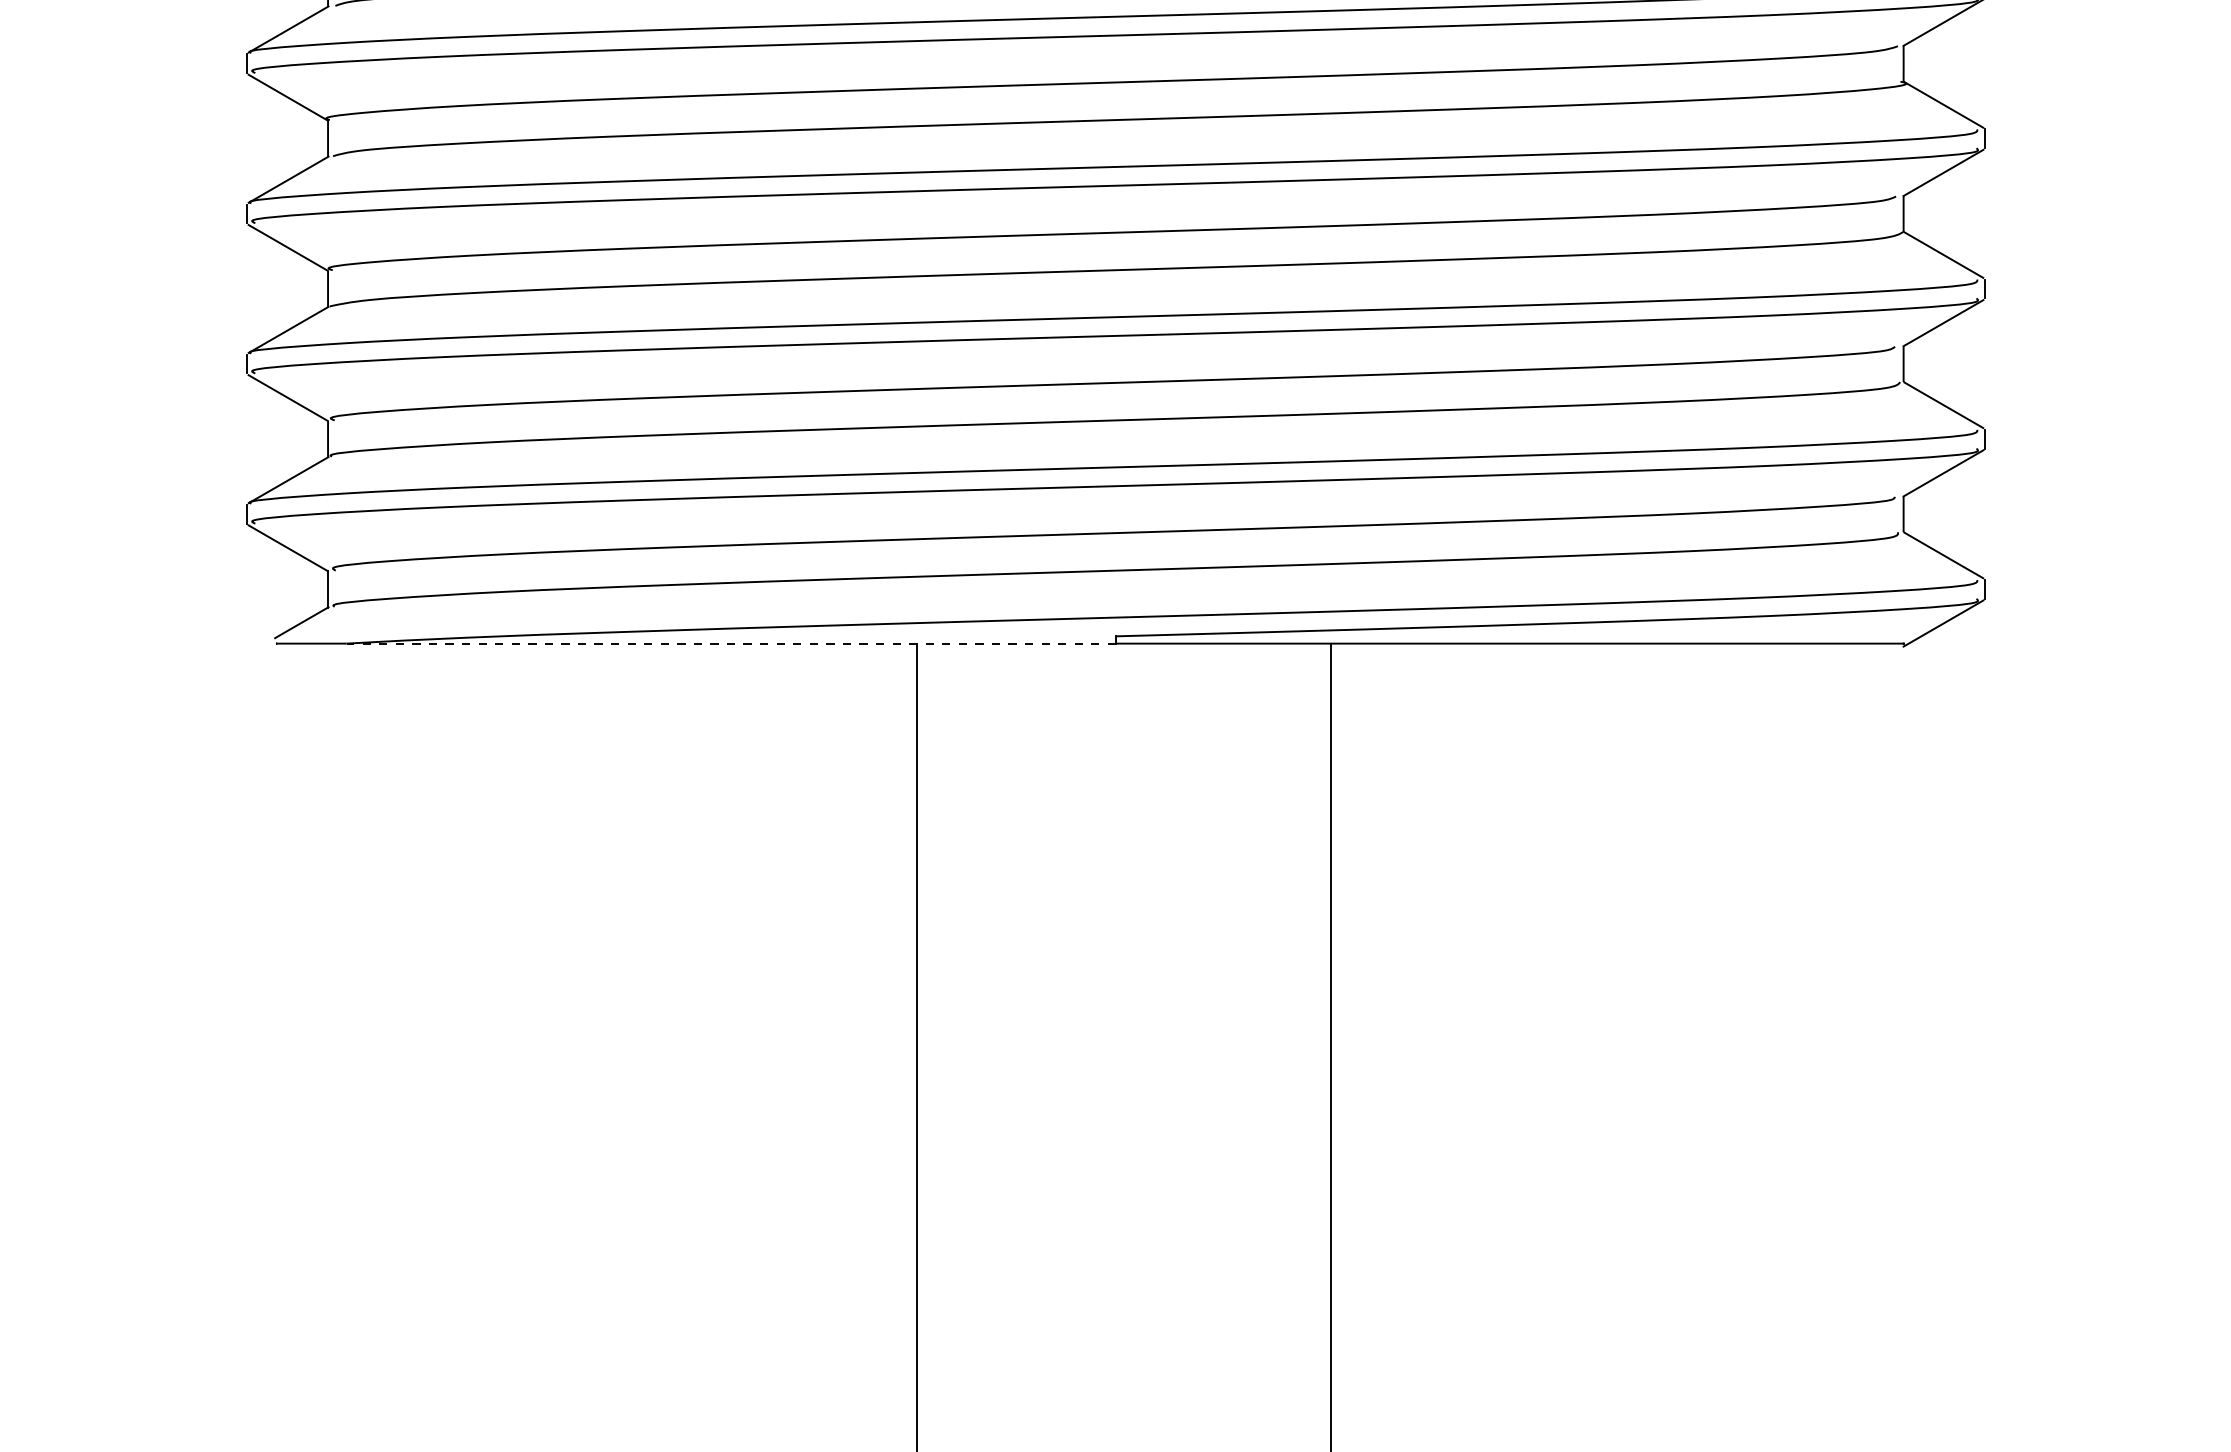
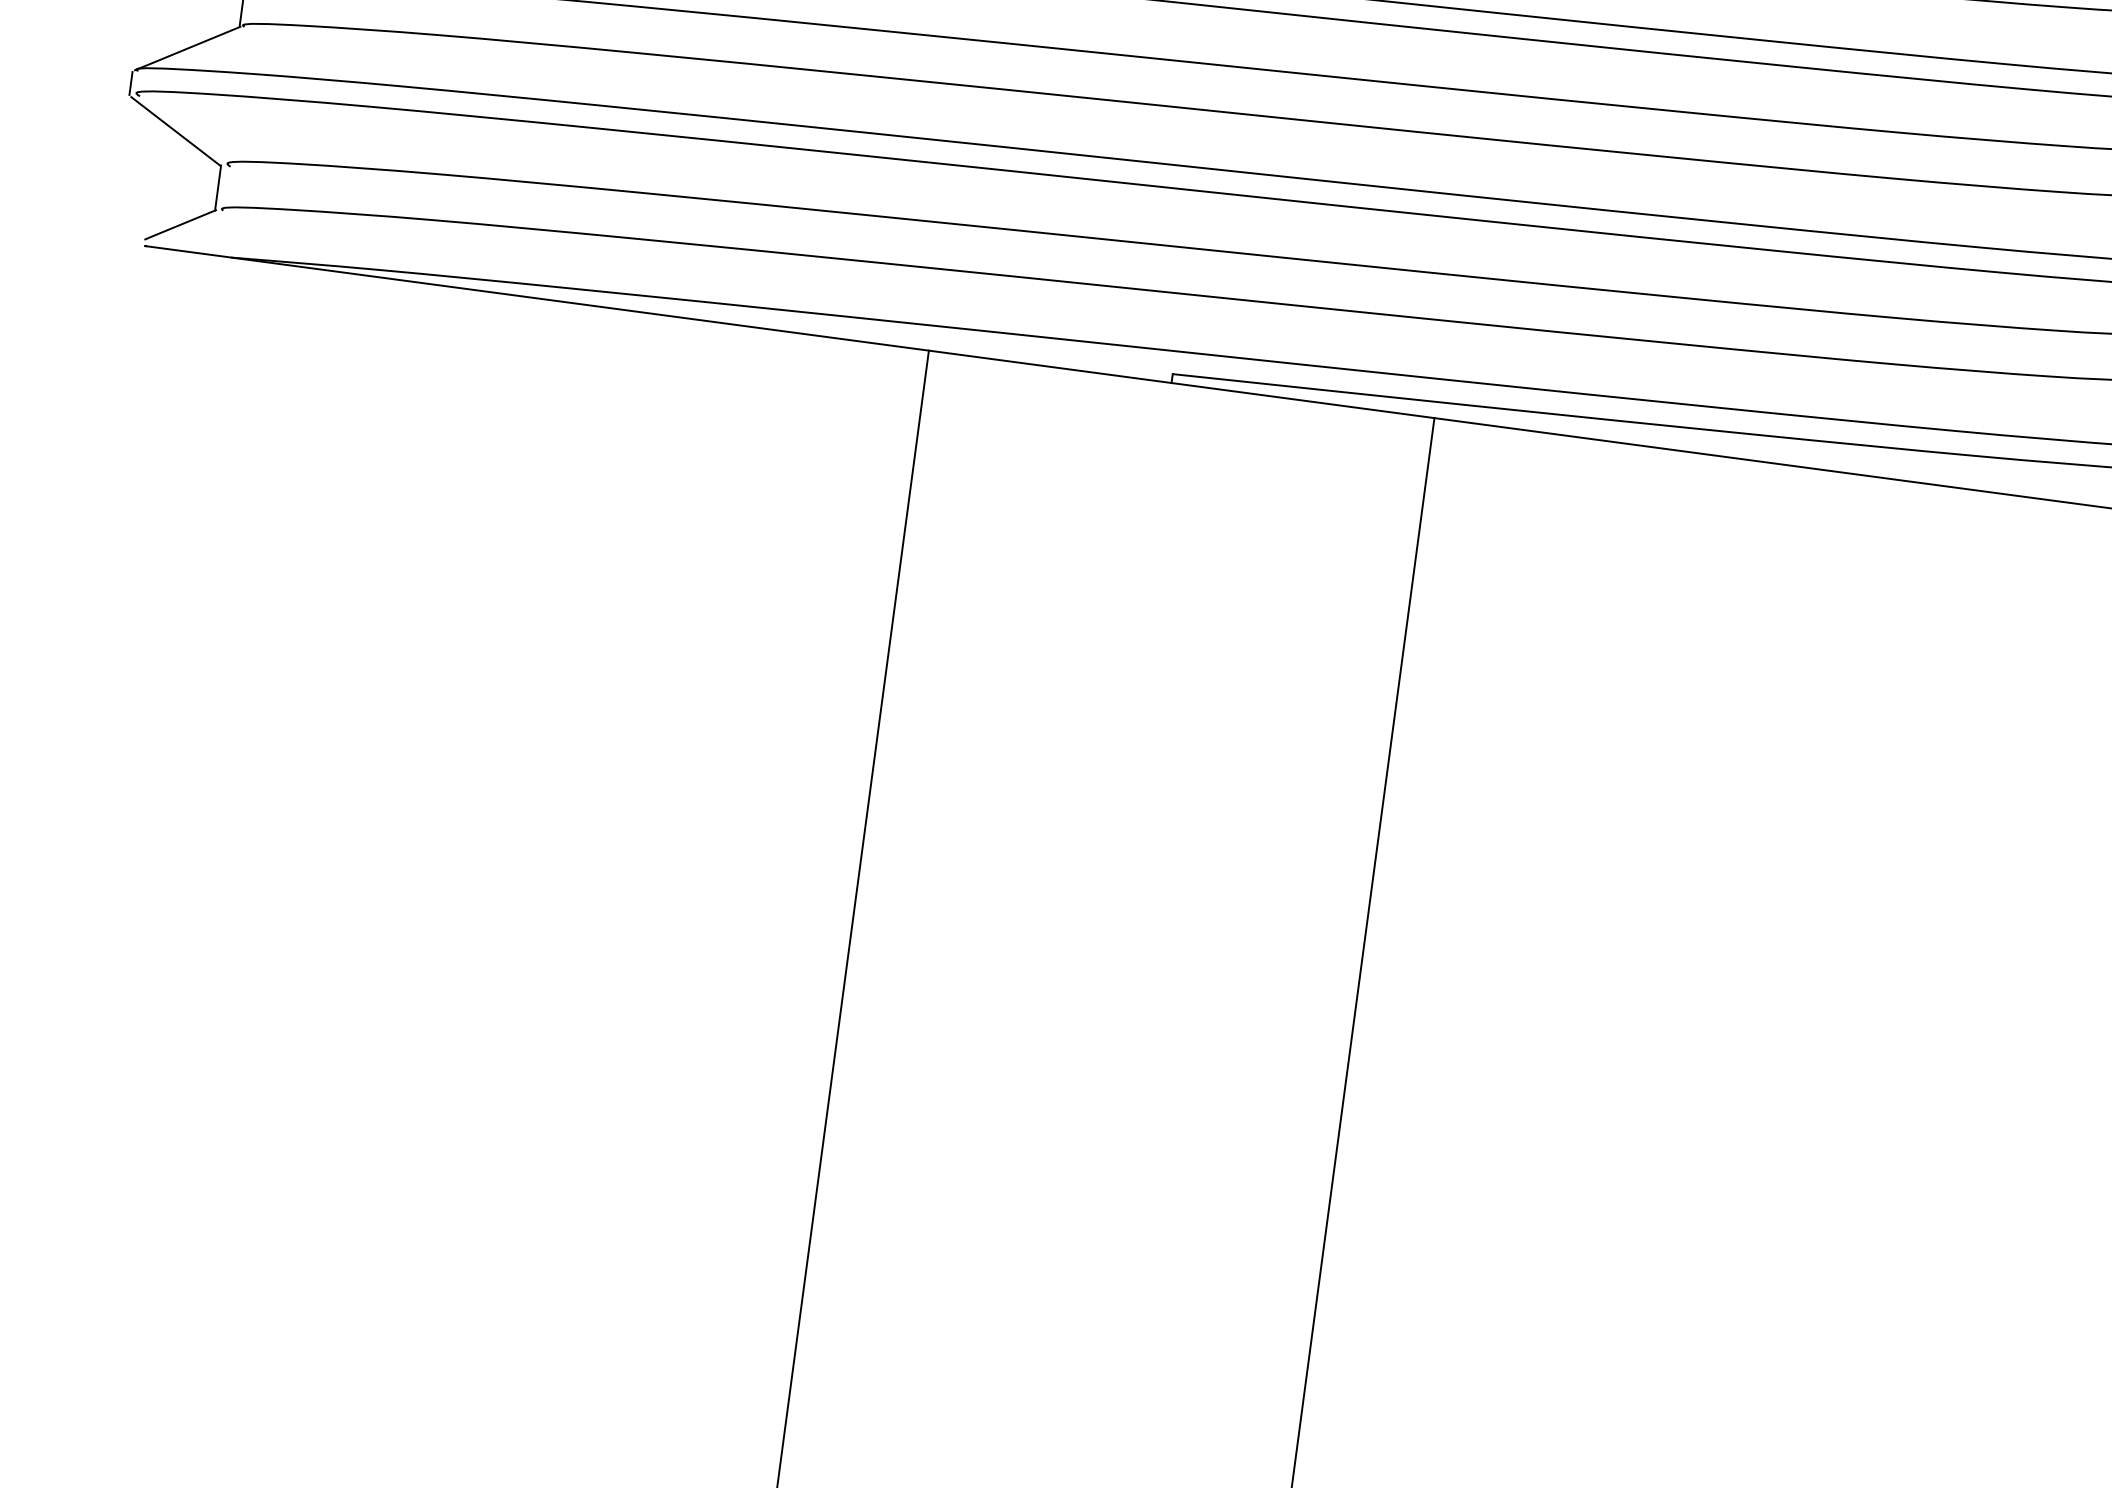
line: (731, 643) -> (701, 320), dashed -> solid

